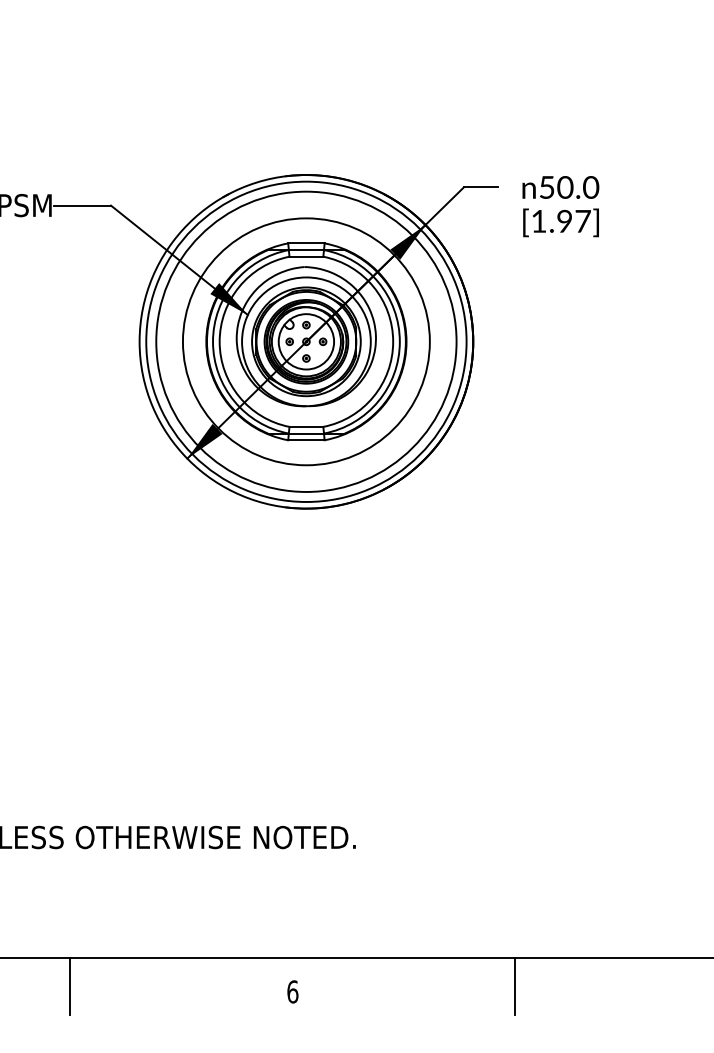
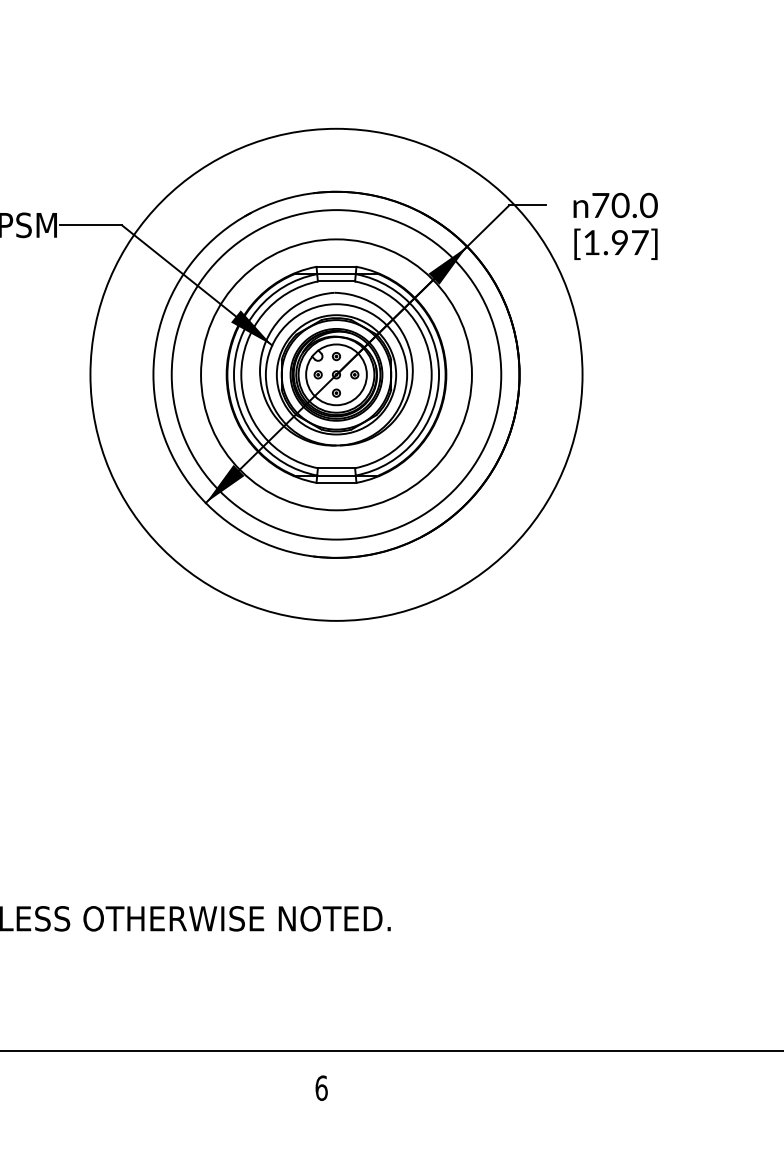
text: (547, 187) -> (600, 205), 50.0 -> 70.0
circle: (306, 341) -> (336, 374), size x1.4
line: (70, 986) -> (77, 1082), removed
line: (515, 986) -> (565, 1082), removed

